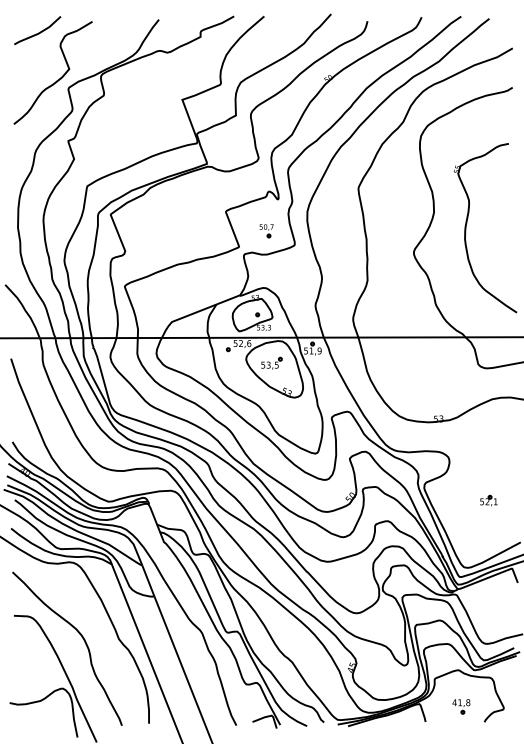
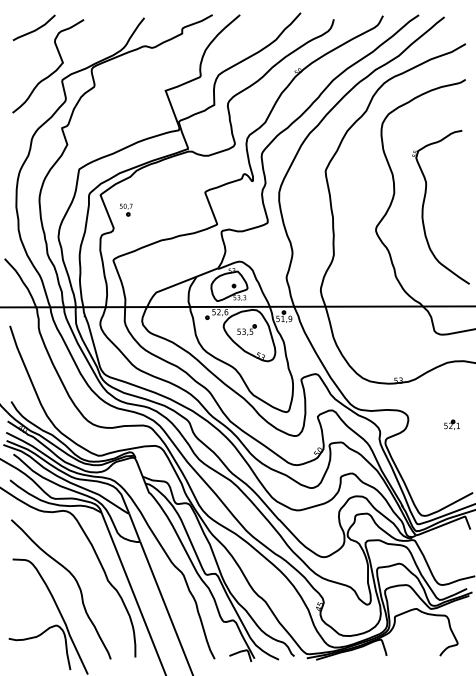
part: (266, 230) -> (126, 209), moved
part: (488, 500) -> (451, 424), moved
part: (461, 707) -> (419, 642), removed

